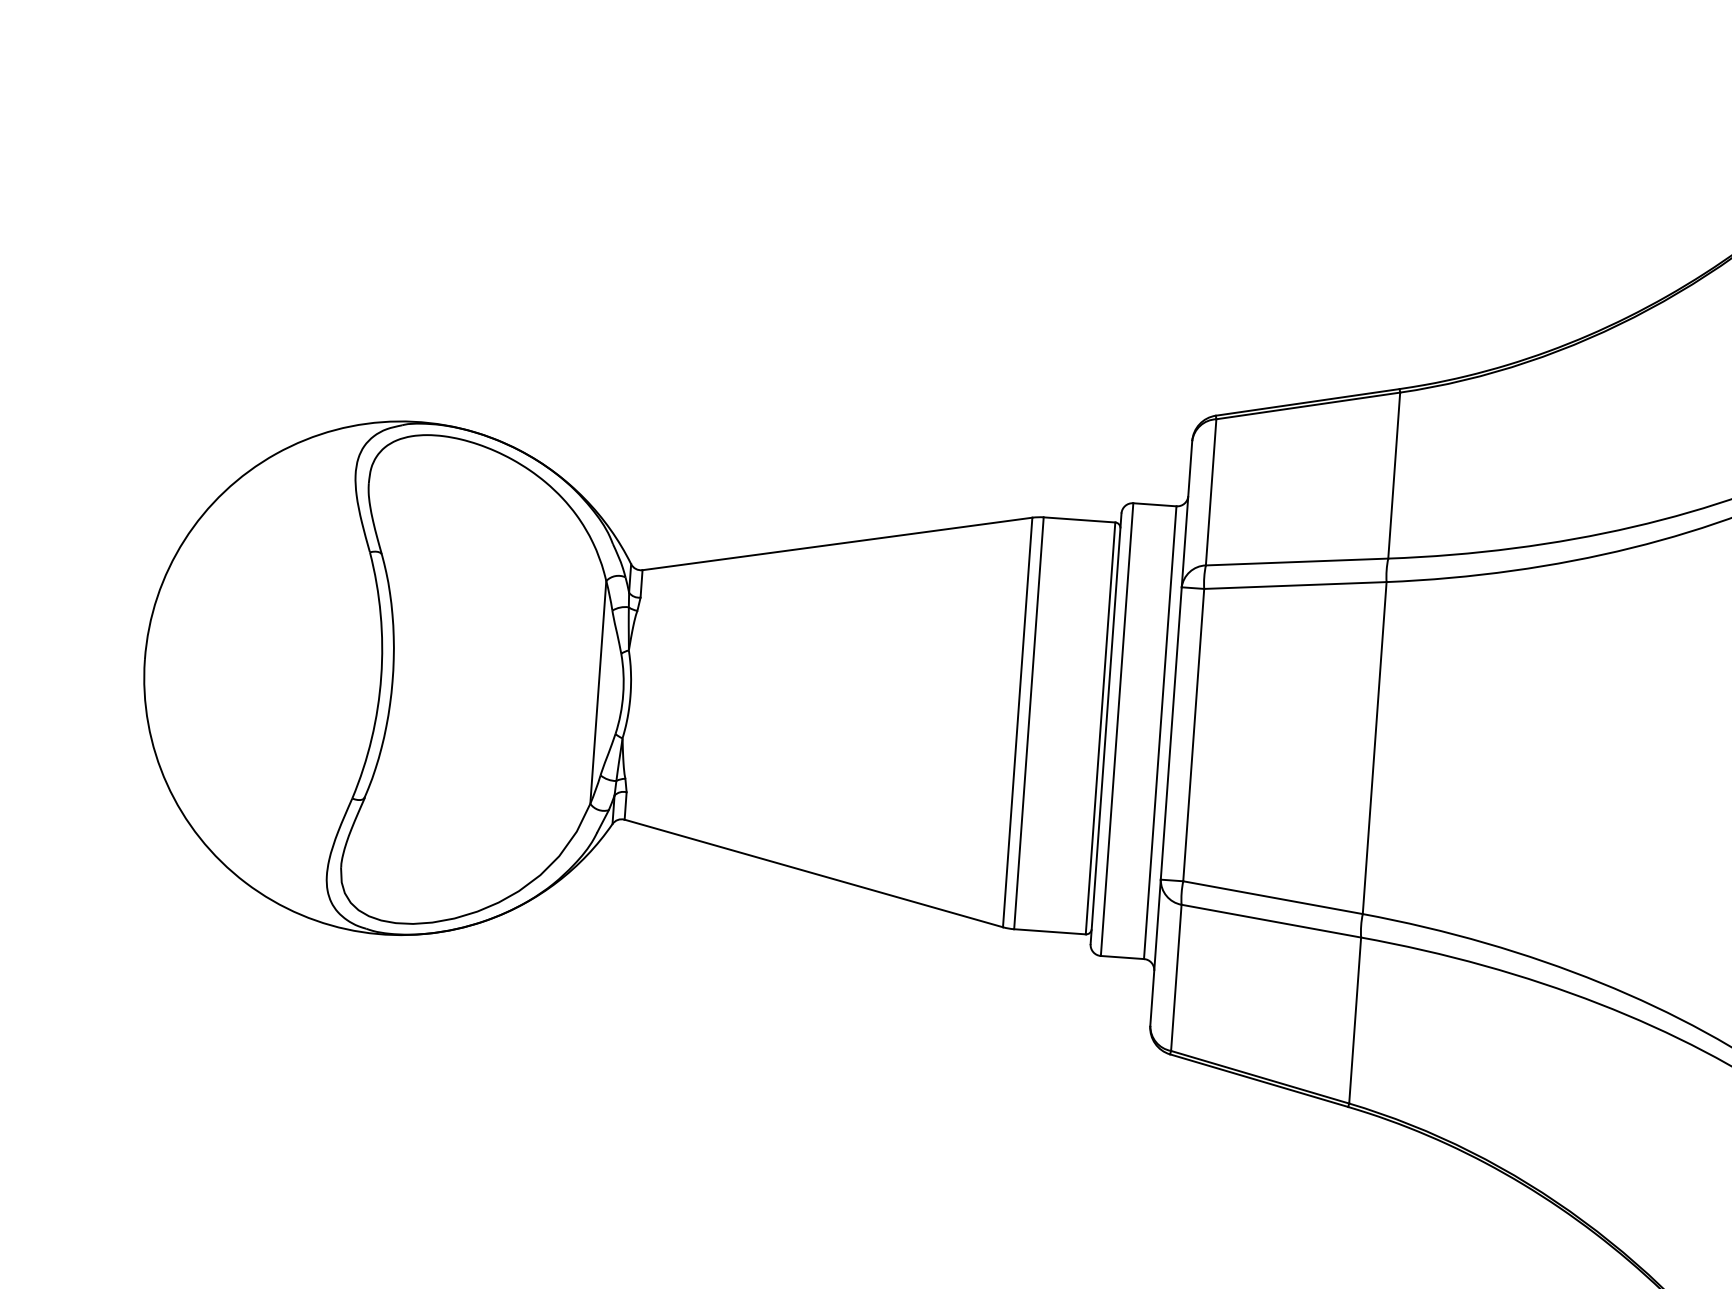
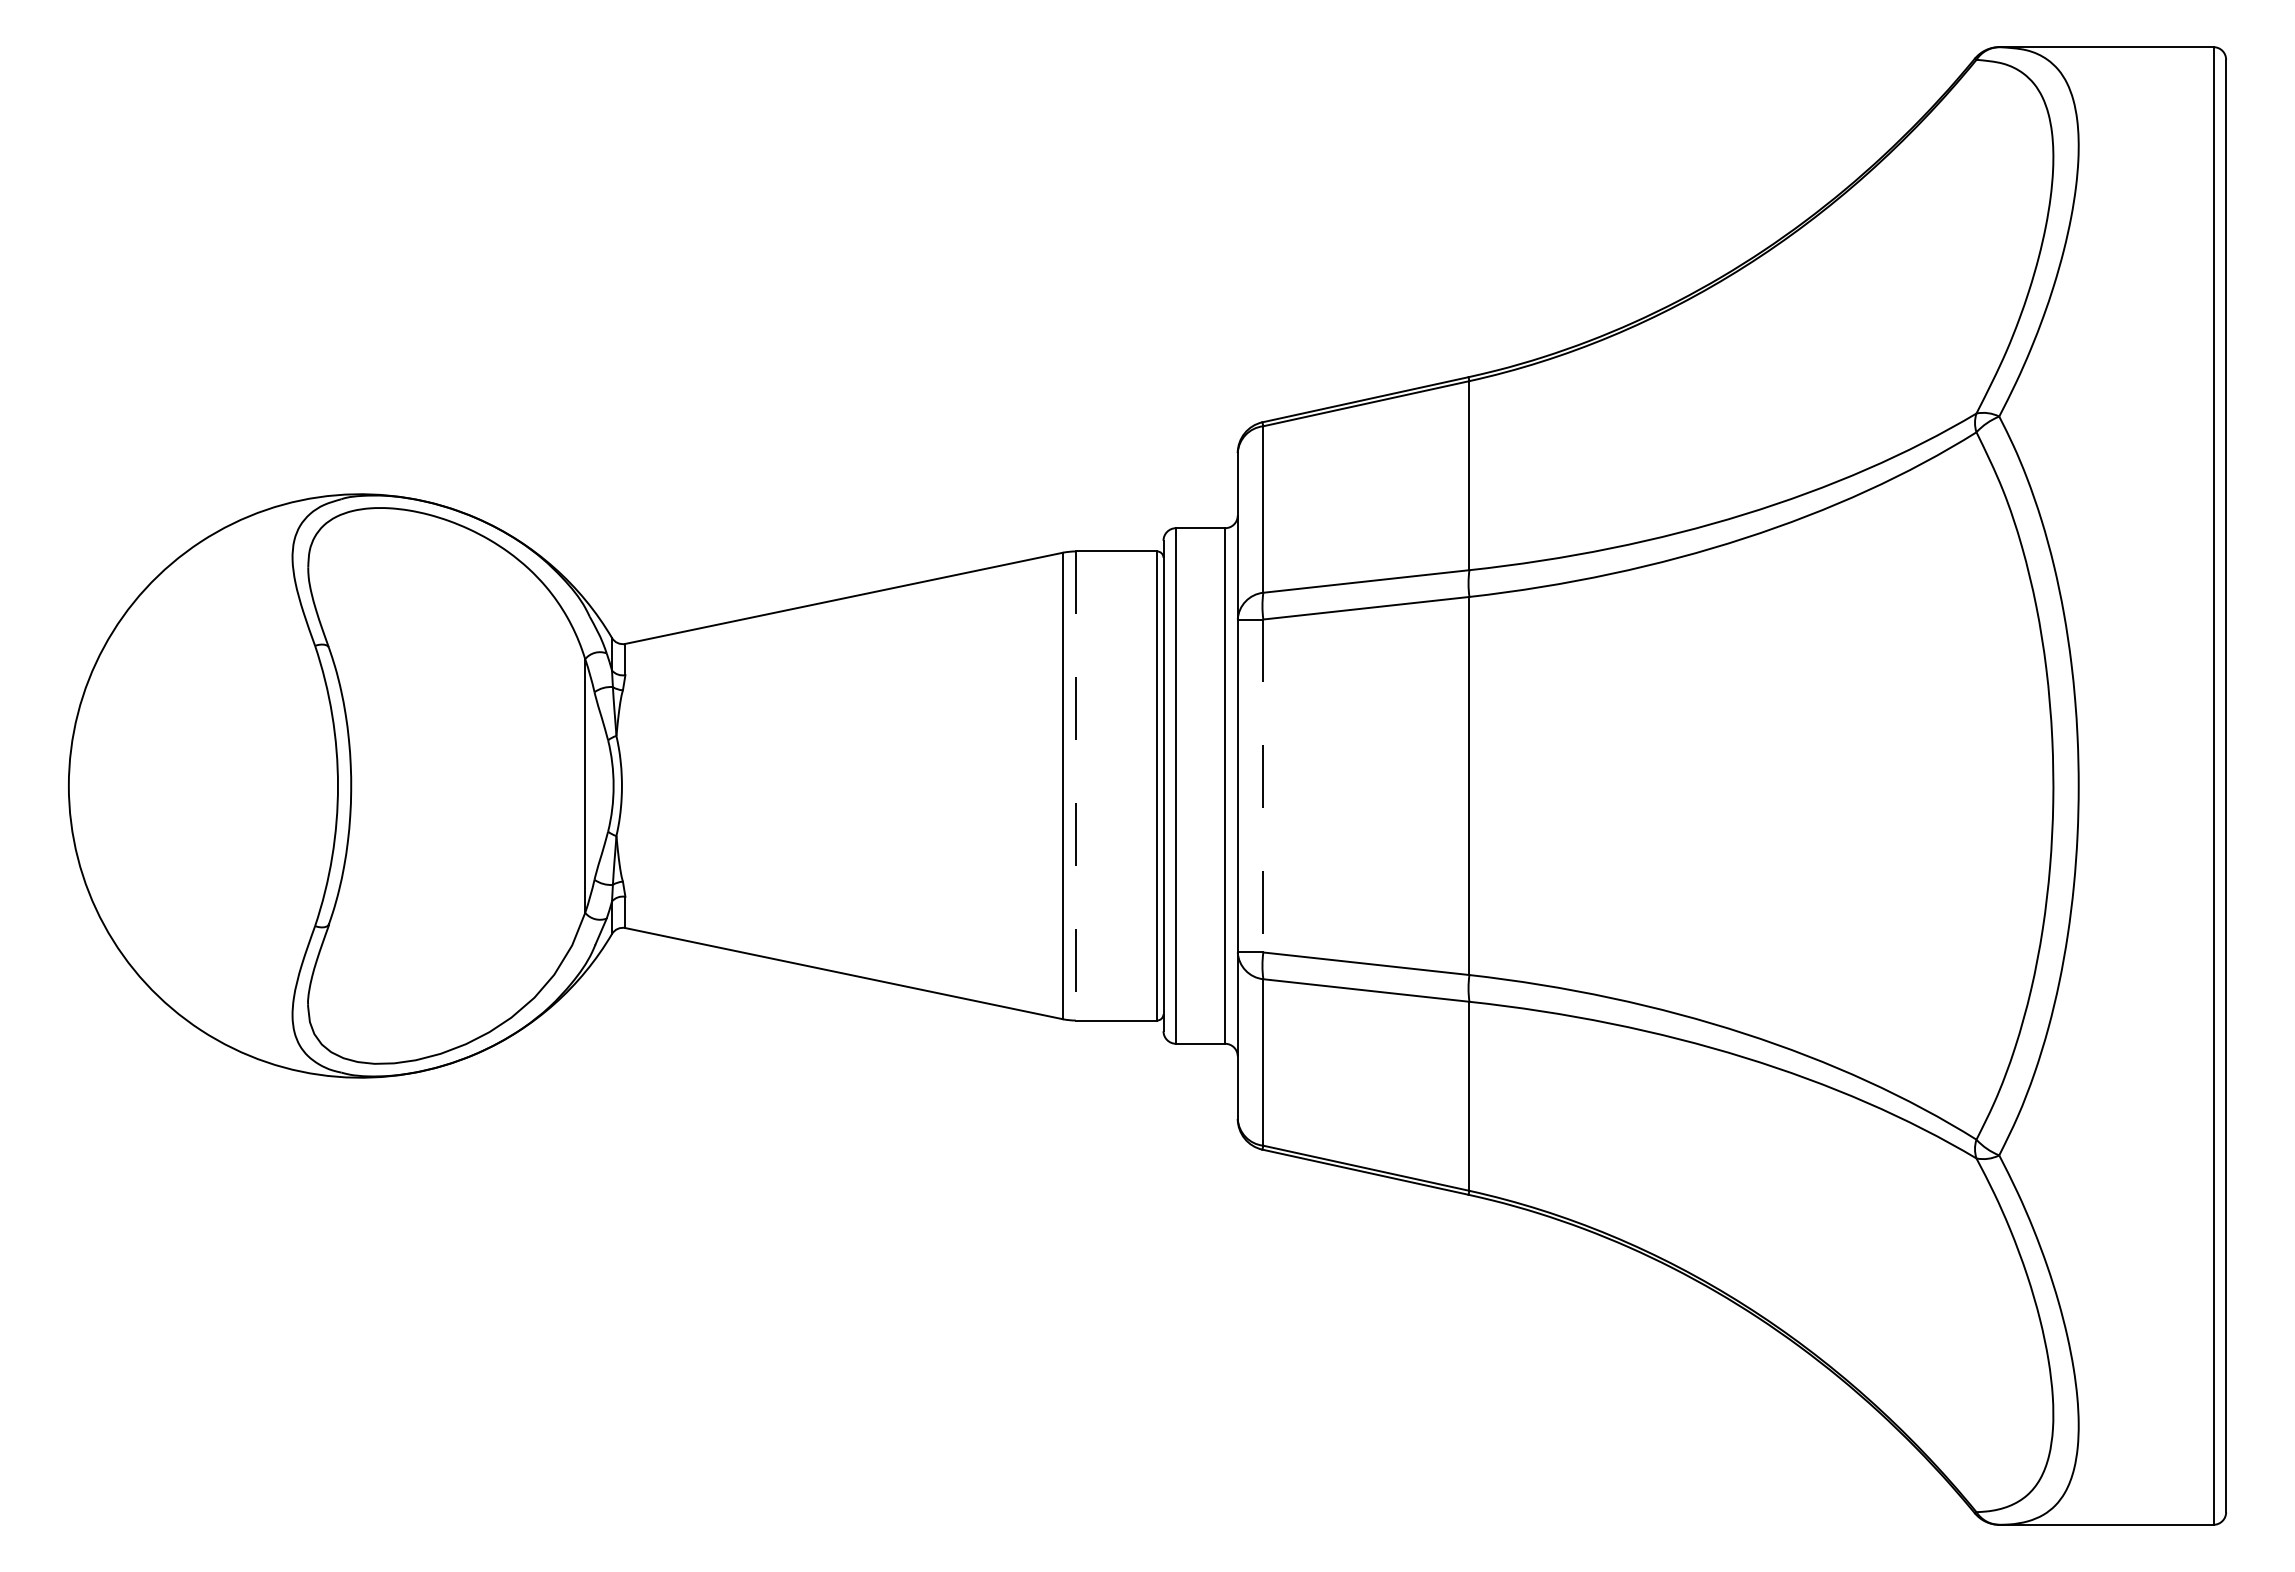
line: (1028, 723) -> (1075, 786), solid -> dashed
line: (1193, 735) -> (1263, 786), solid -> dashed

